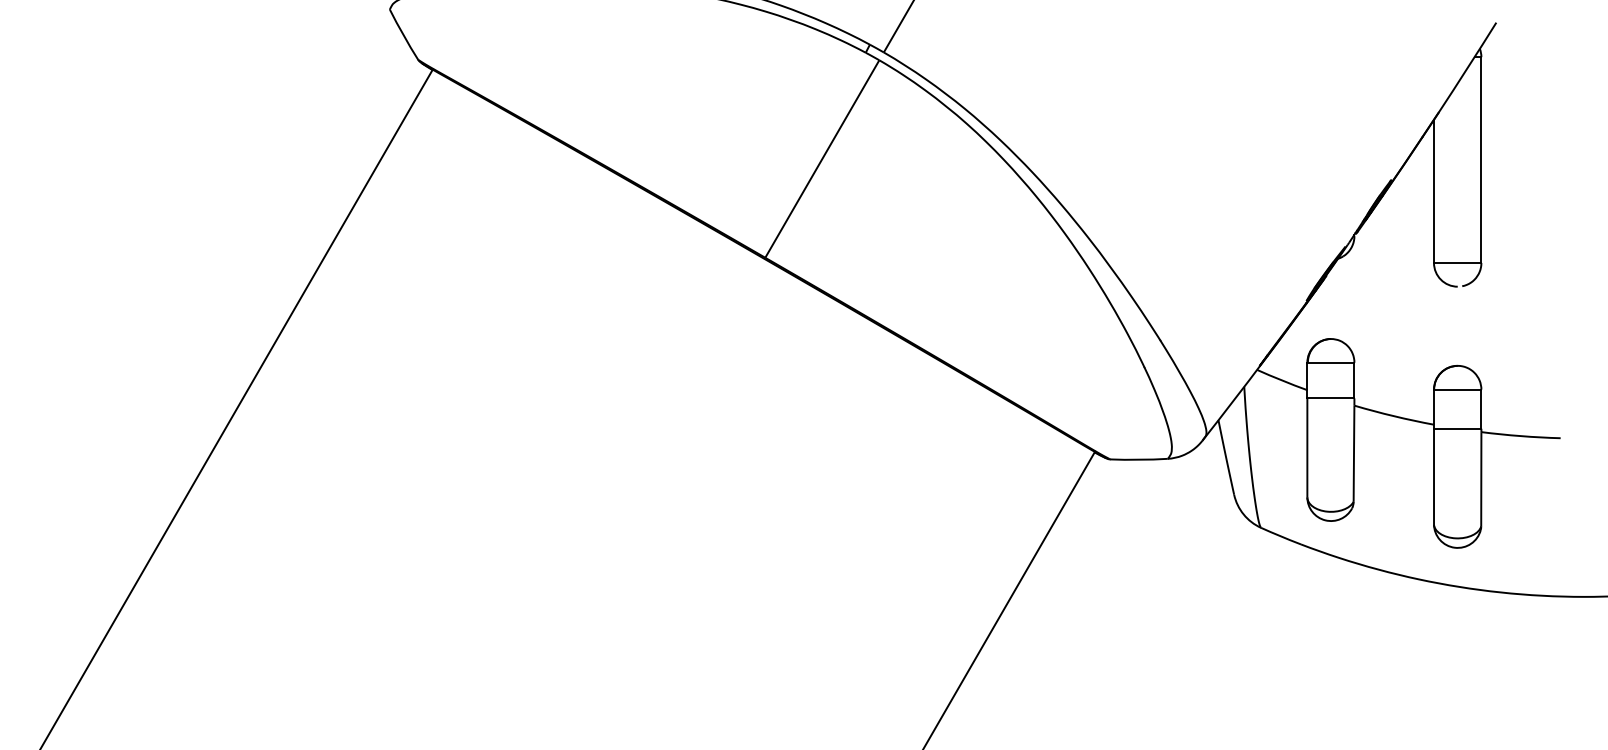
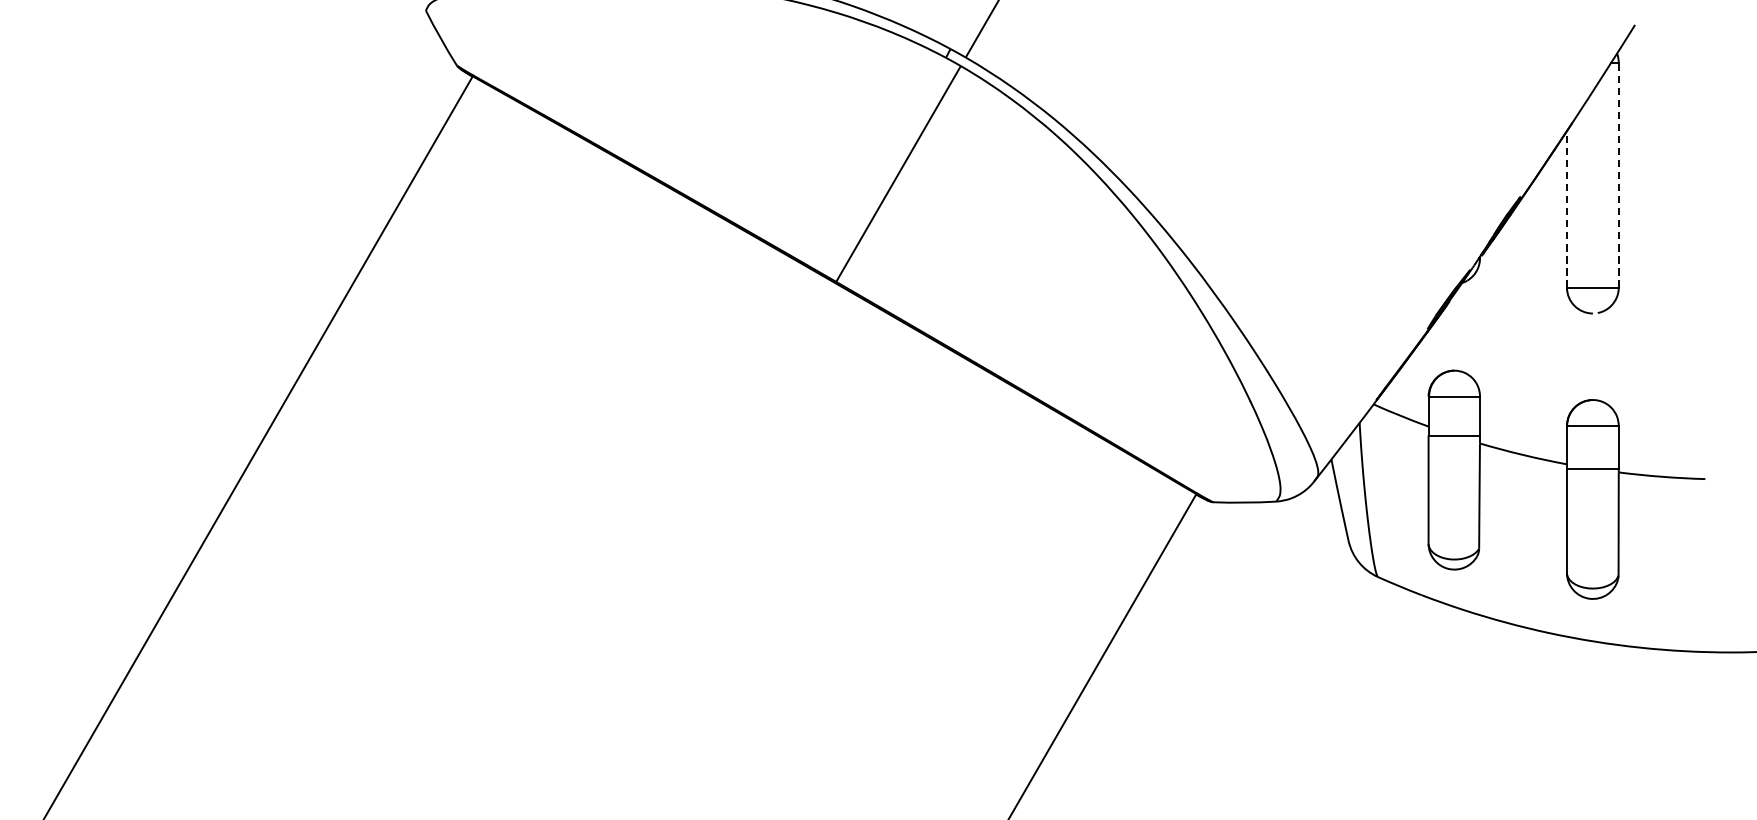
line: (1481, 160) -> (1618, 175), solid -> dashed
line: (1434, 191) -> (1567, 209), solid -> dashed

